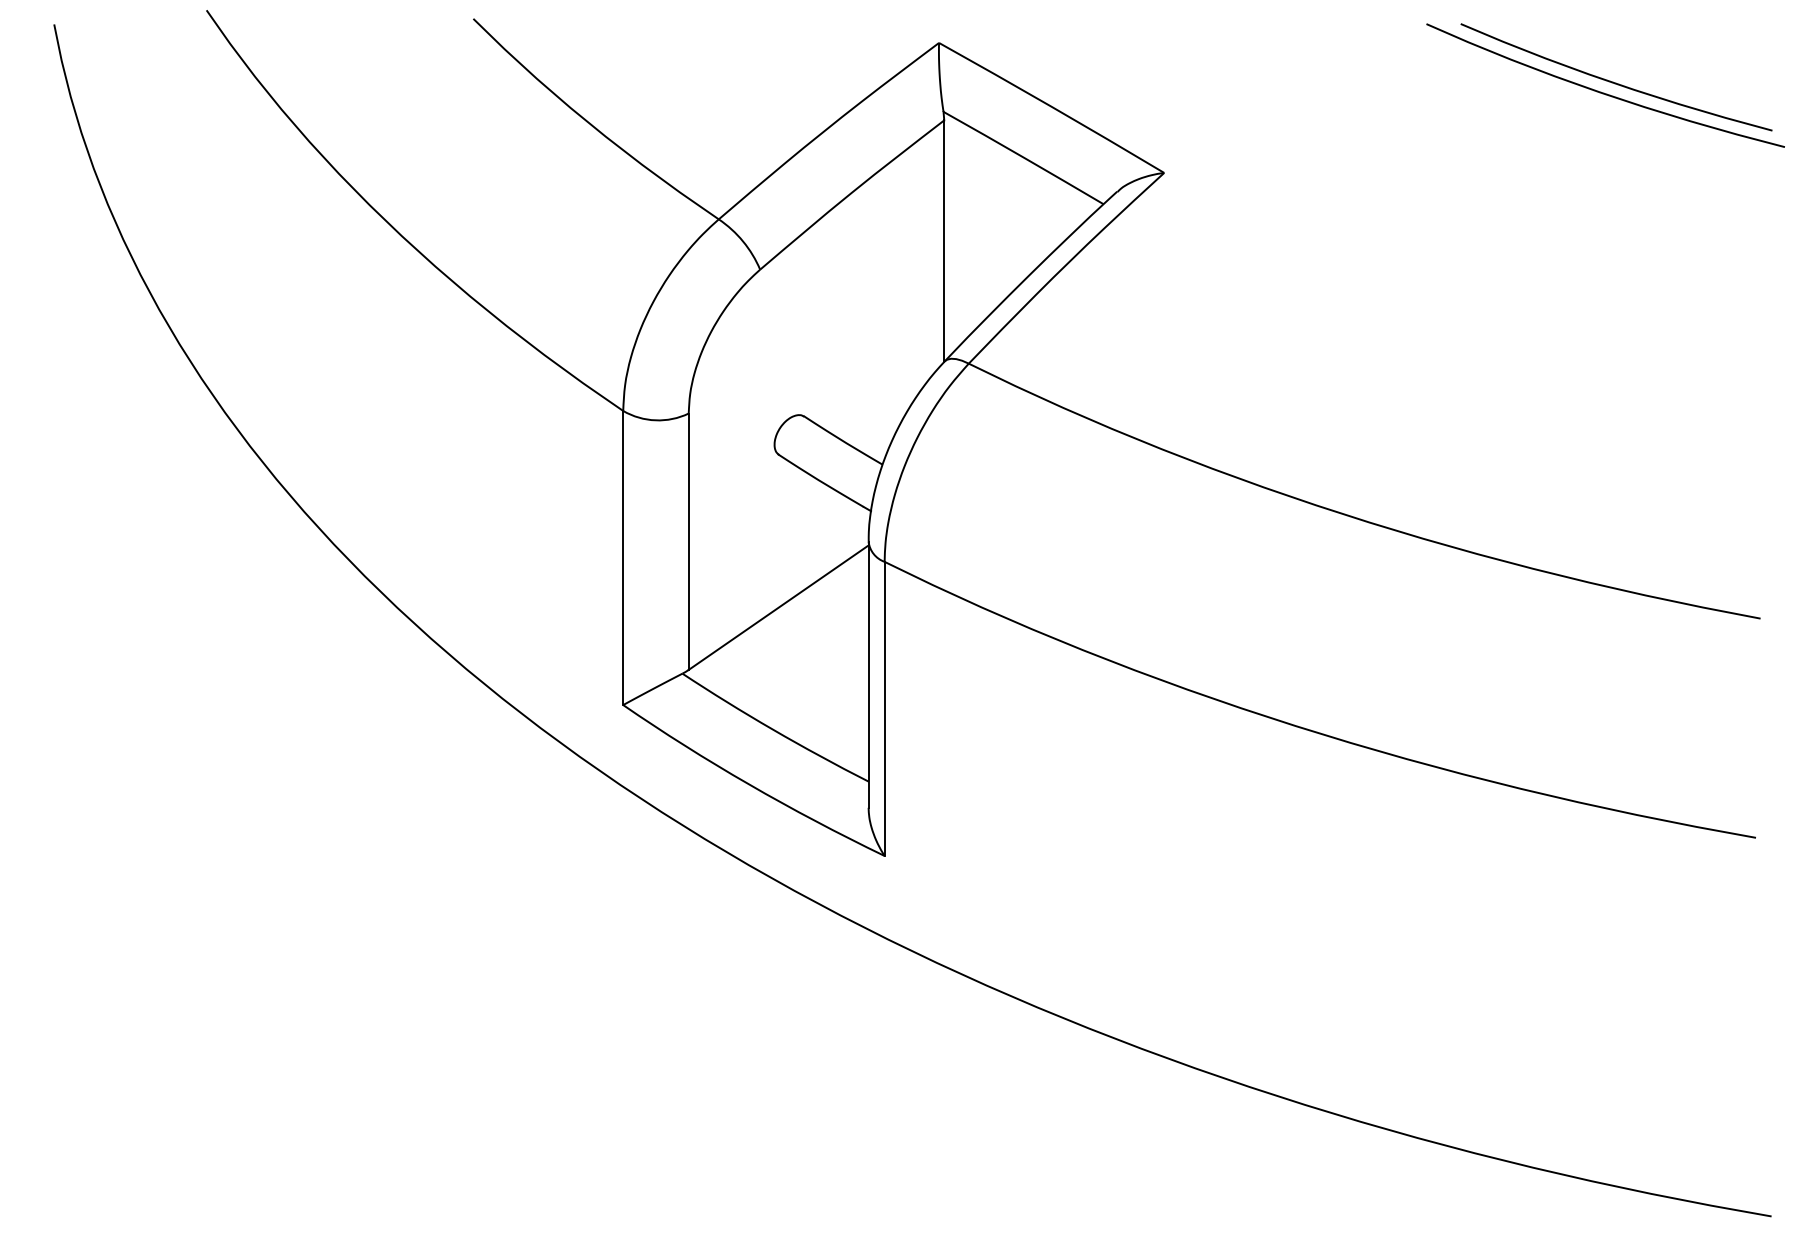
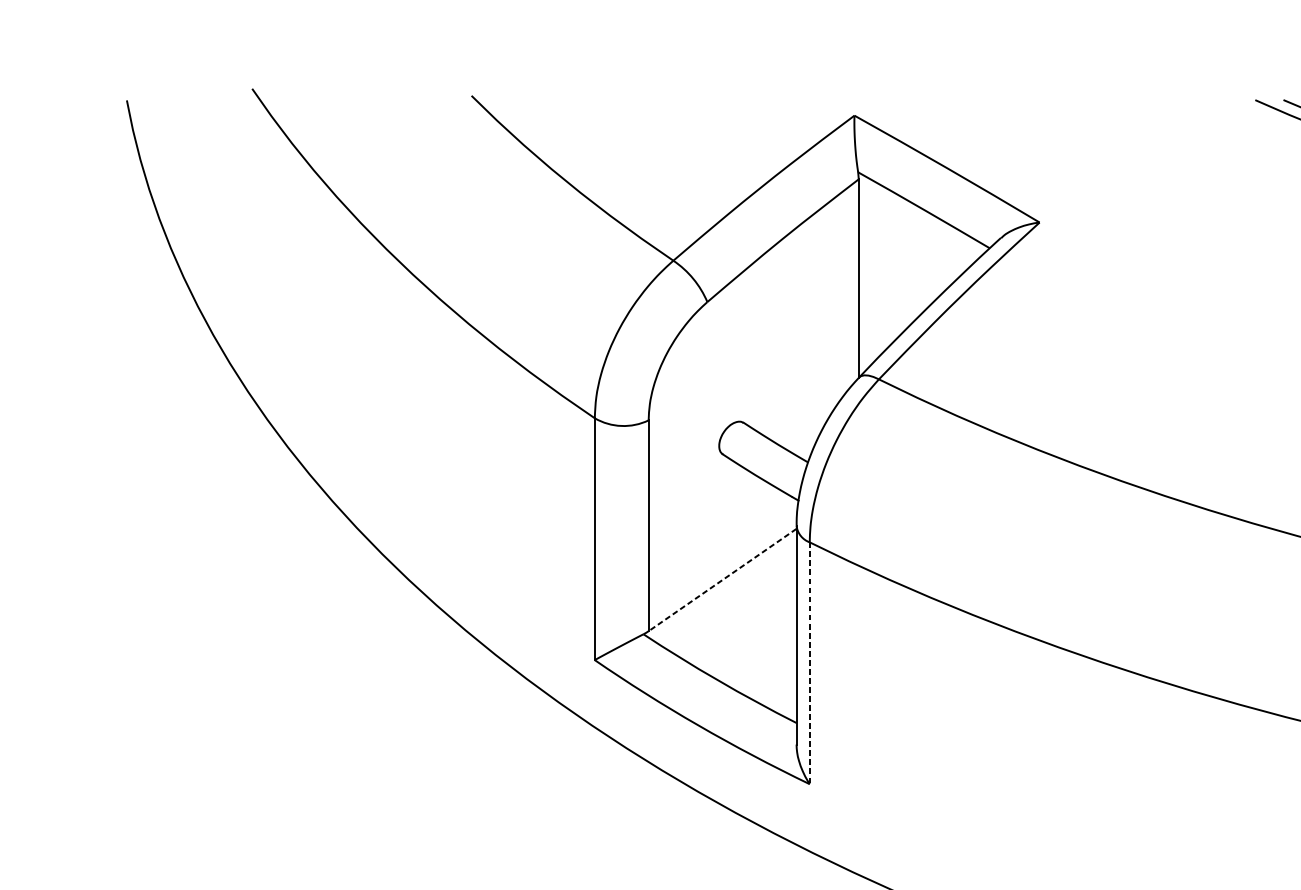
line: (778, 607) -> (722, 579), solid -> dashed
line: (884, 709) -> (809, 663), solid -> dashed

